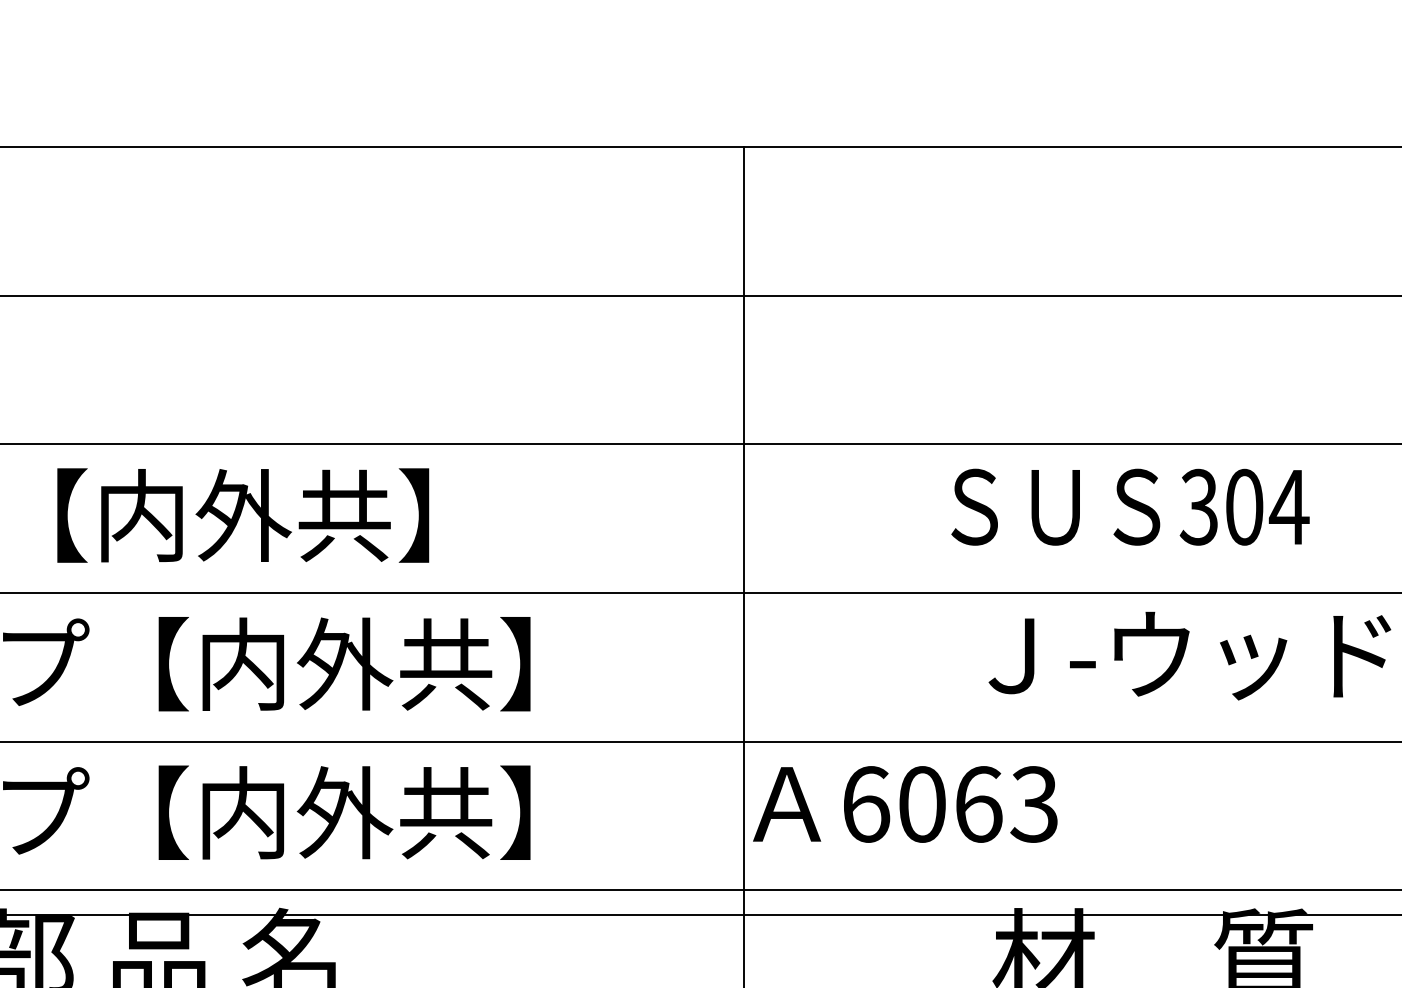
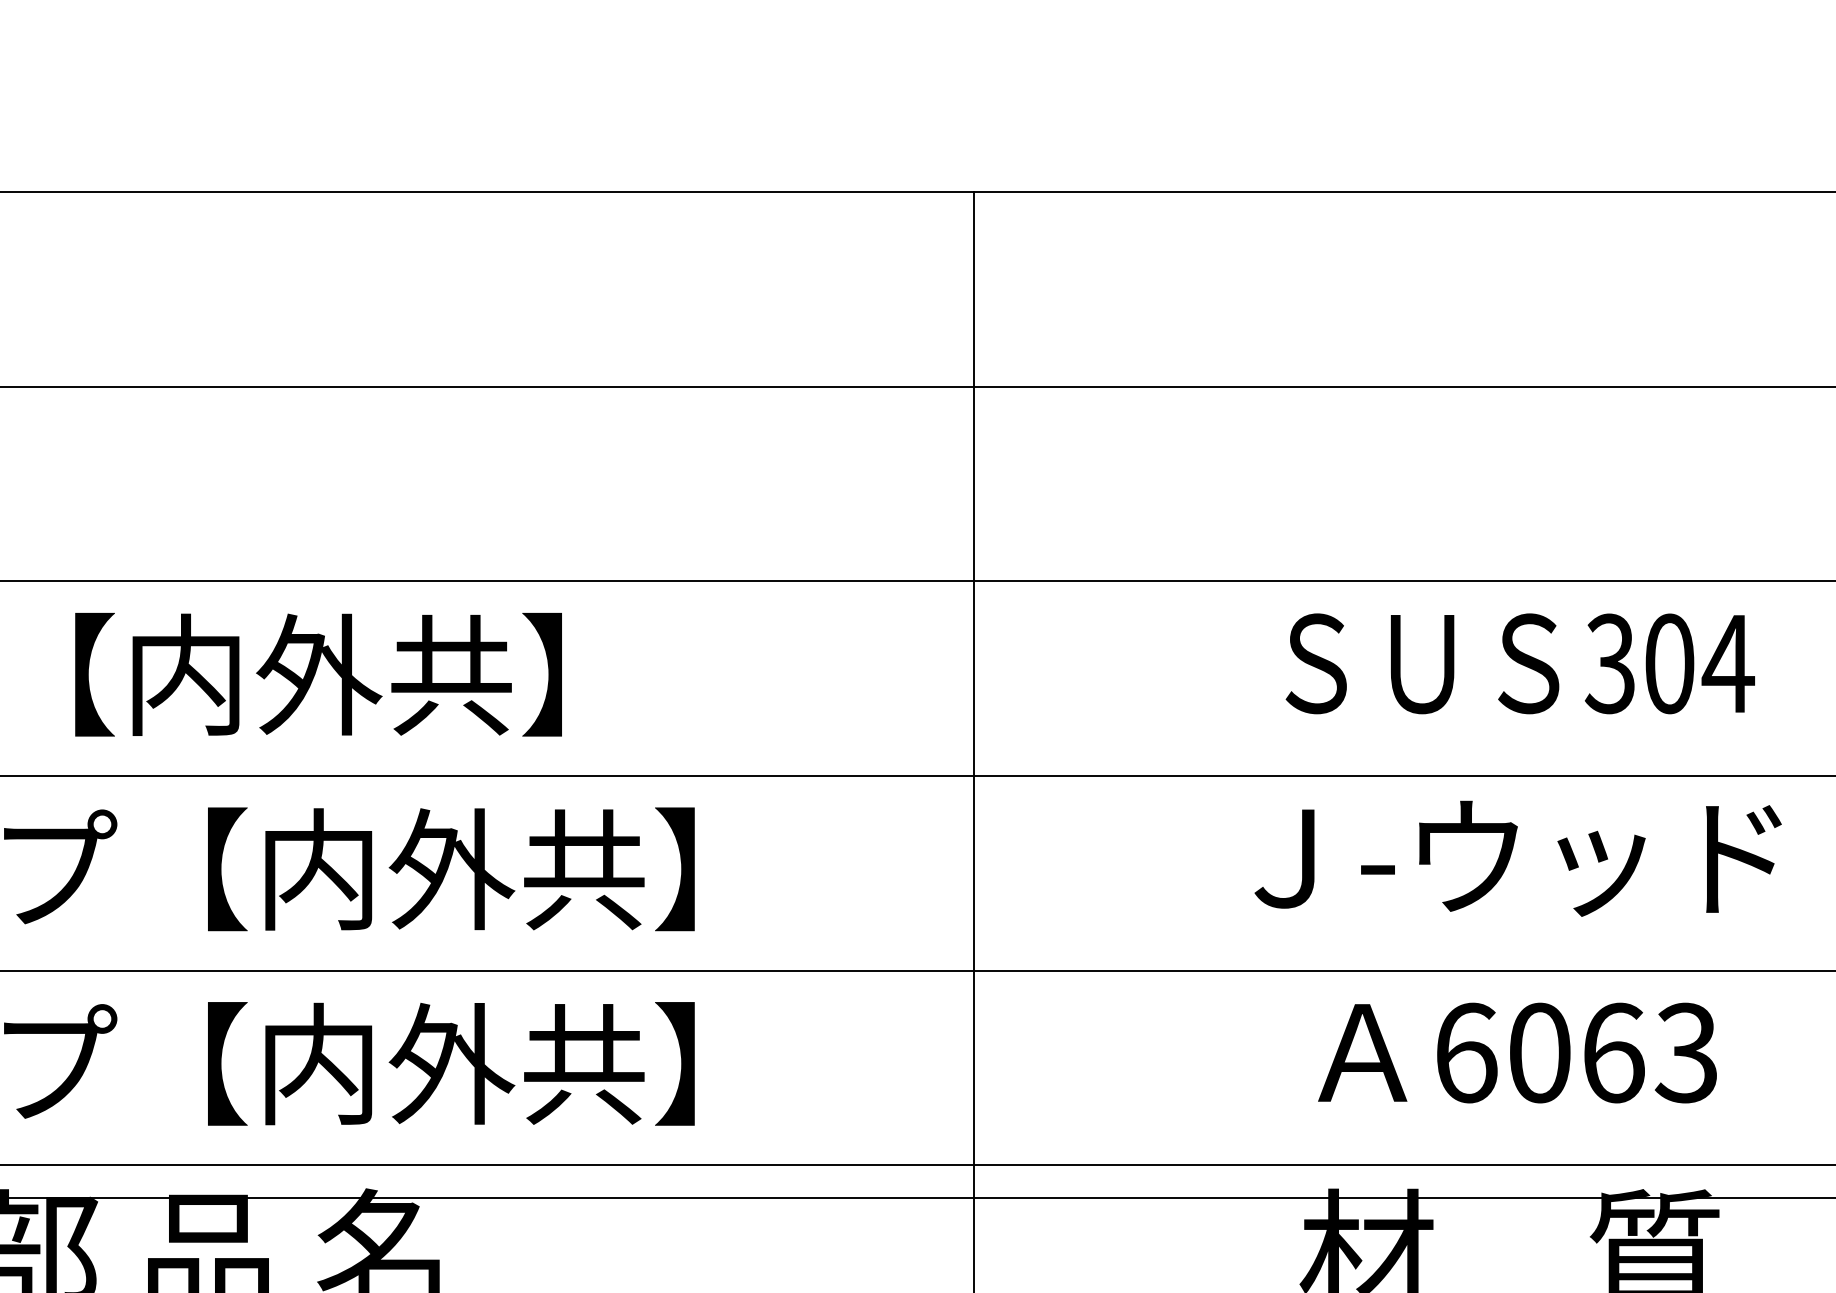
text: (1129, 506) -> (1519, 663), moved
text: (1189, 655) -> (1517, 858), moved
text: (905, 804) -> (1517, 1052), moved

